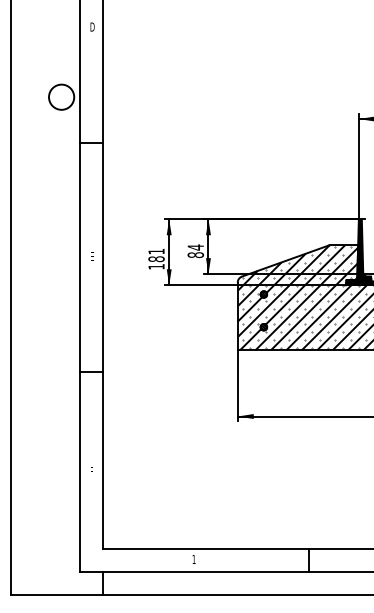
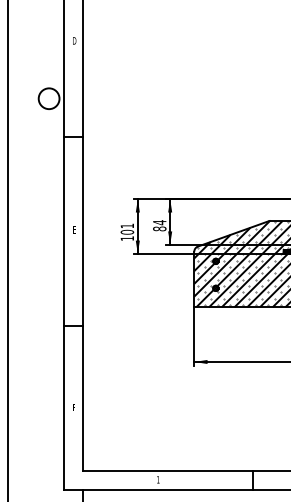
text: (156, 259) -> (127, 232), 181 -> 101

